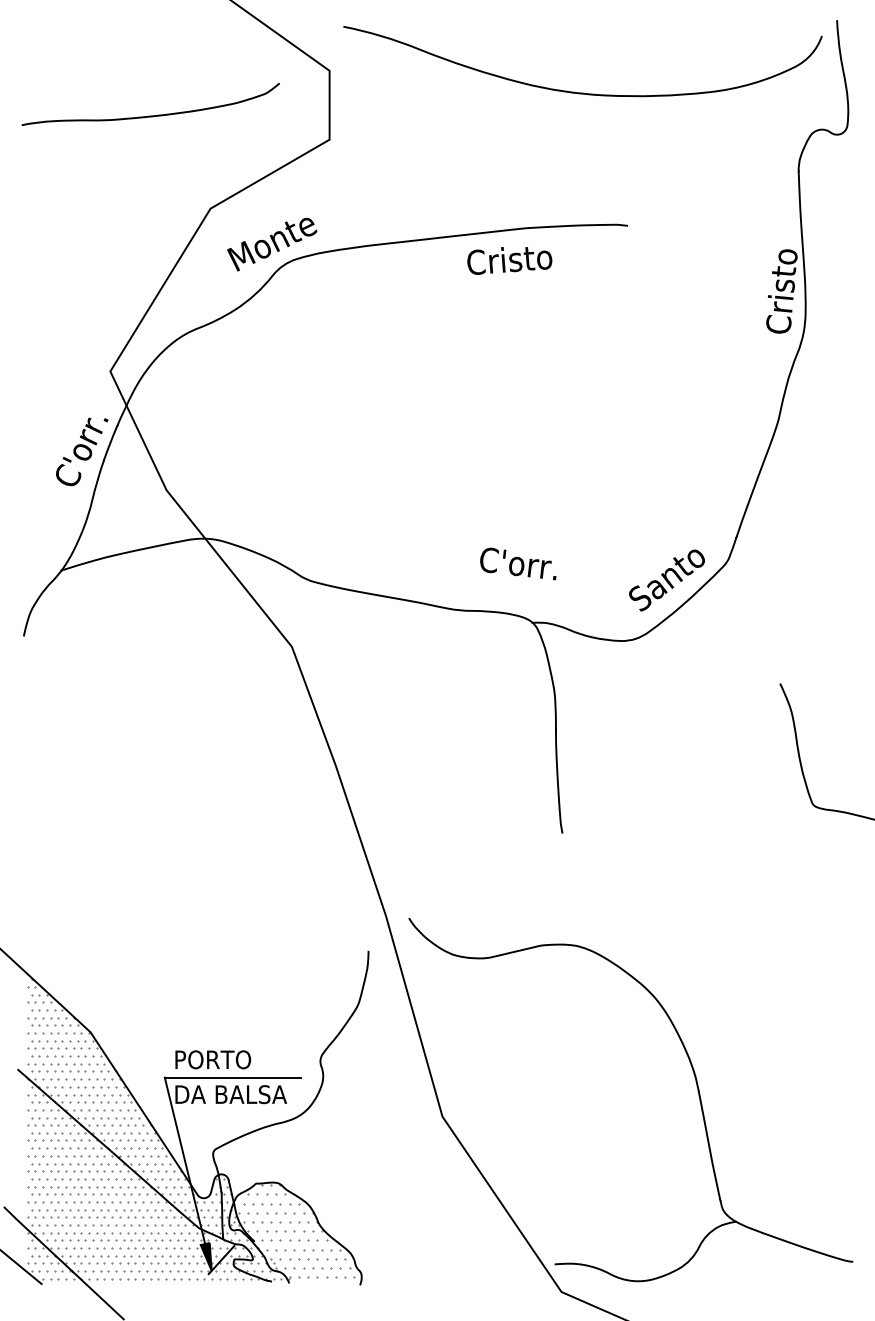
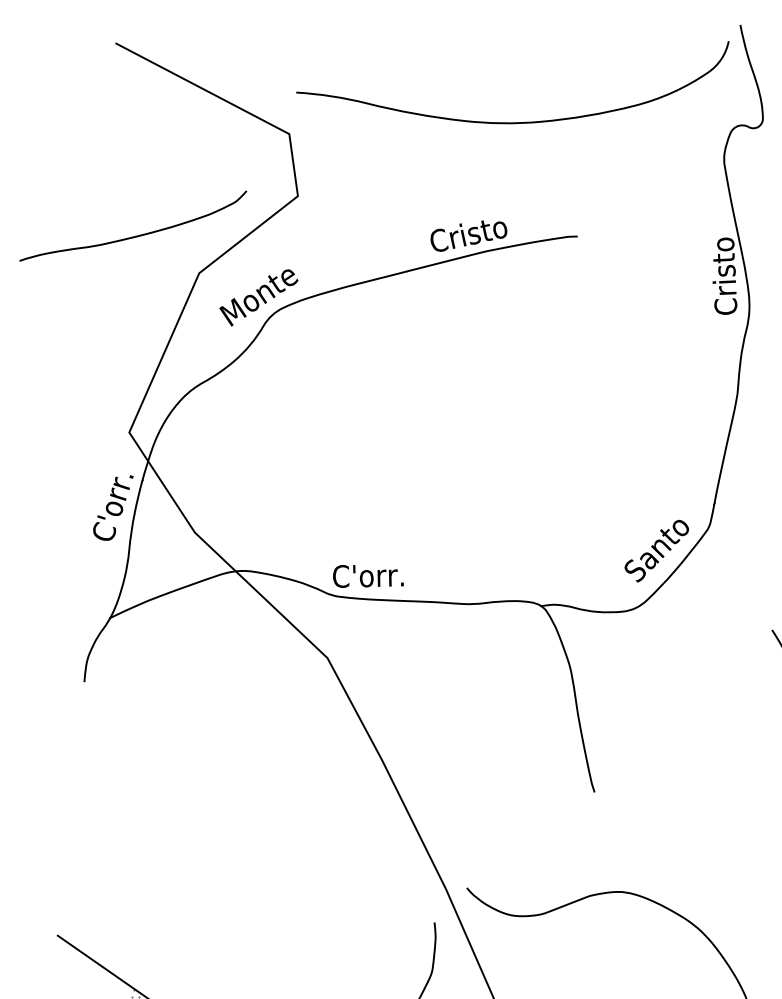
curve: (150, 115) -> (134, 236), moved
text: (509, 260) -> (468, 234), moved
text: (518, 563) -> (367, 575), moved

